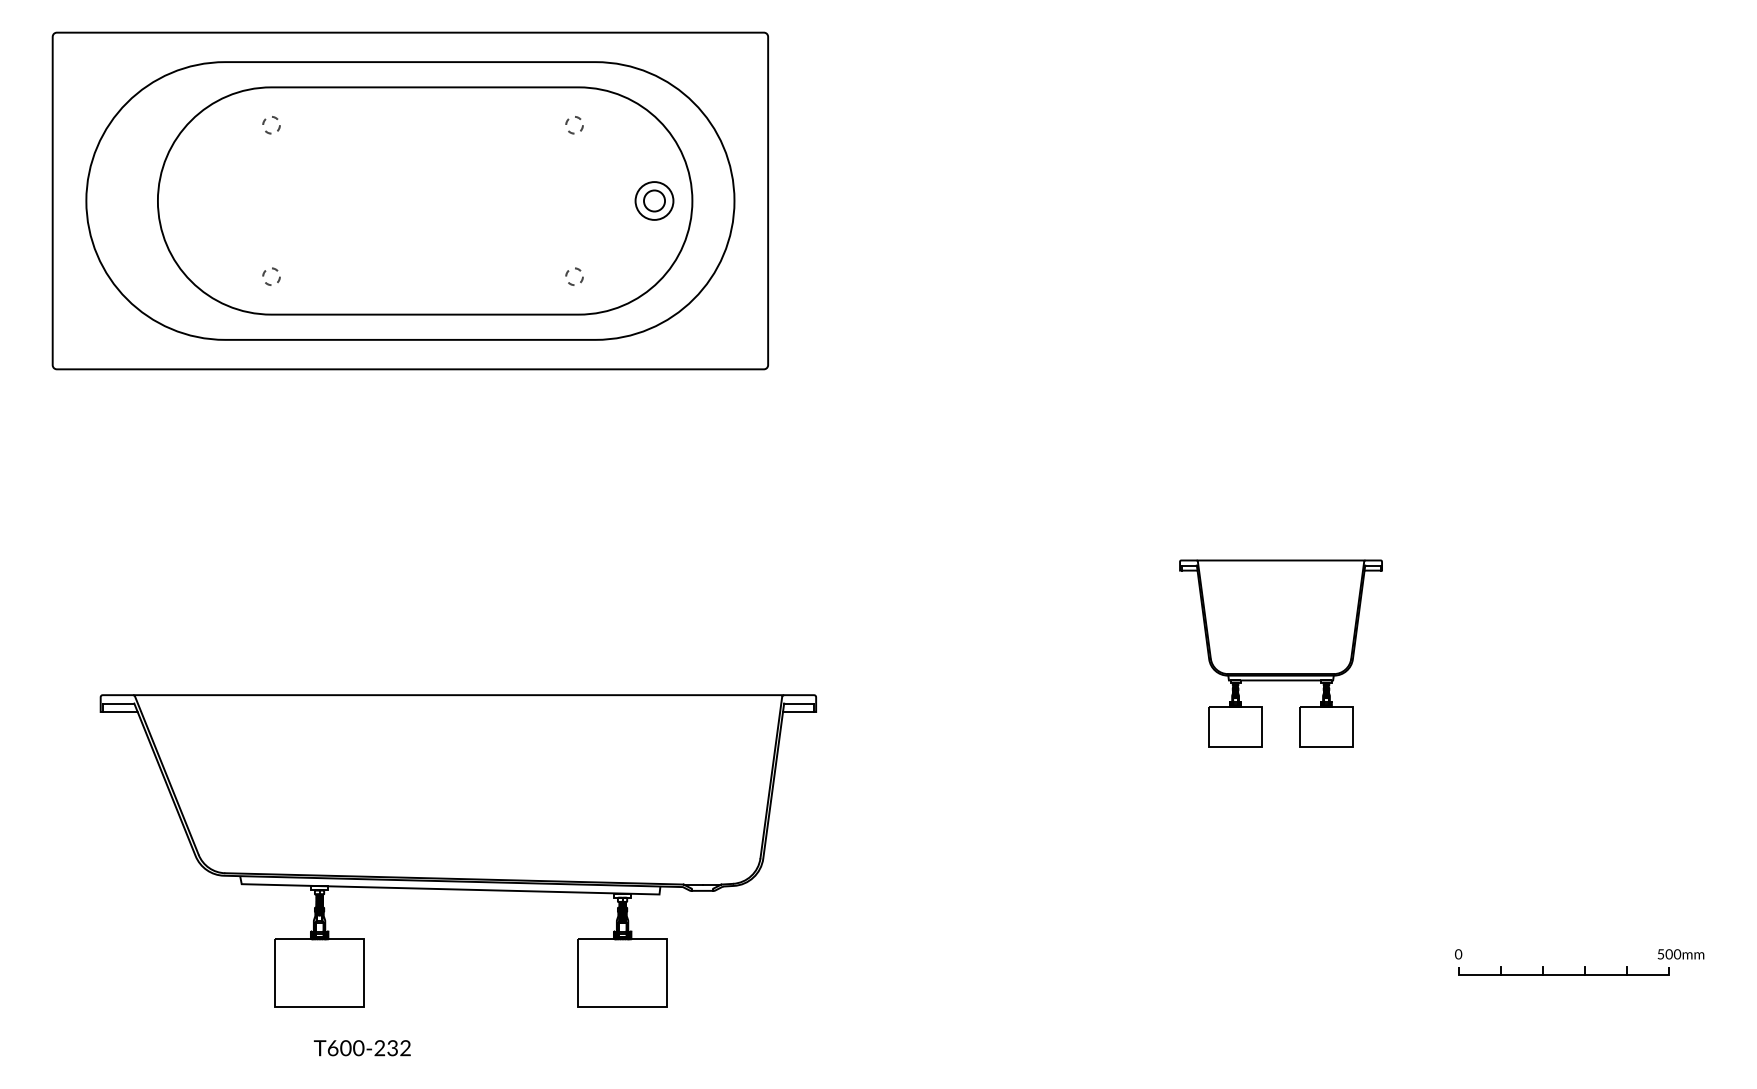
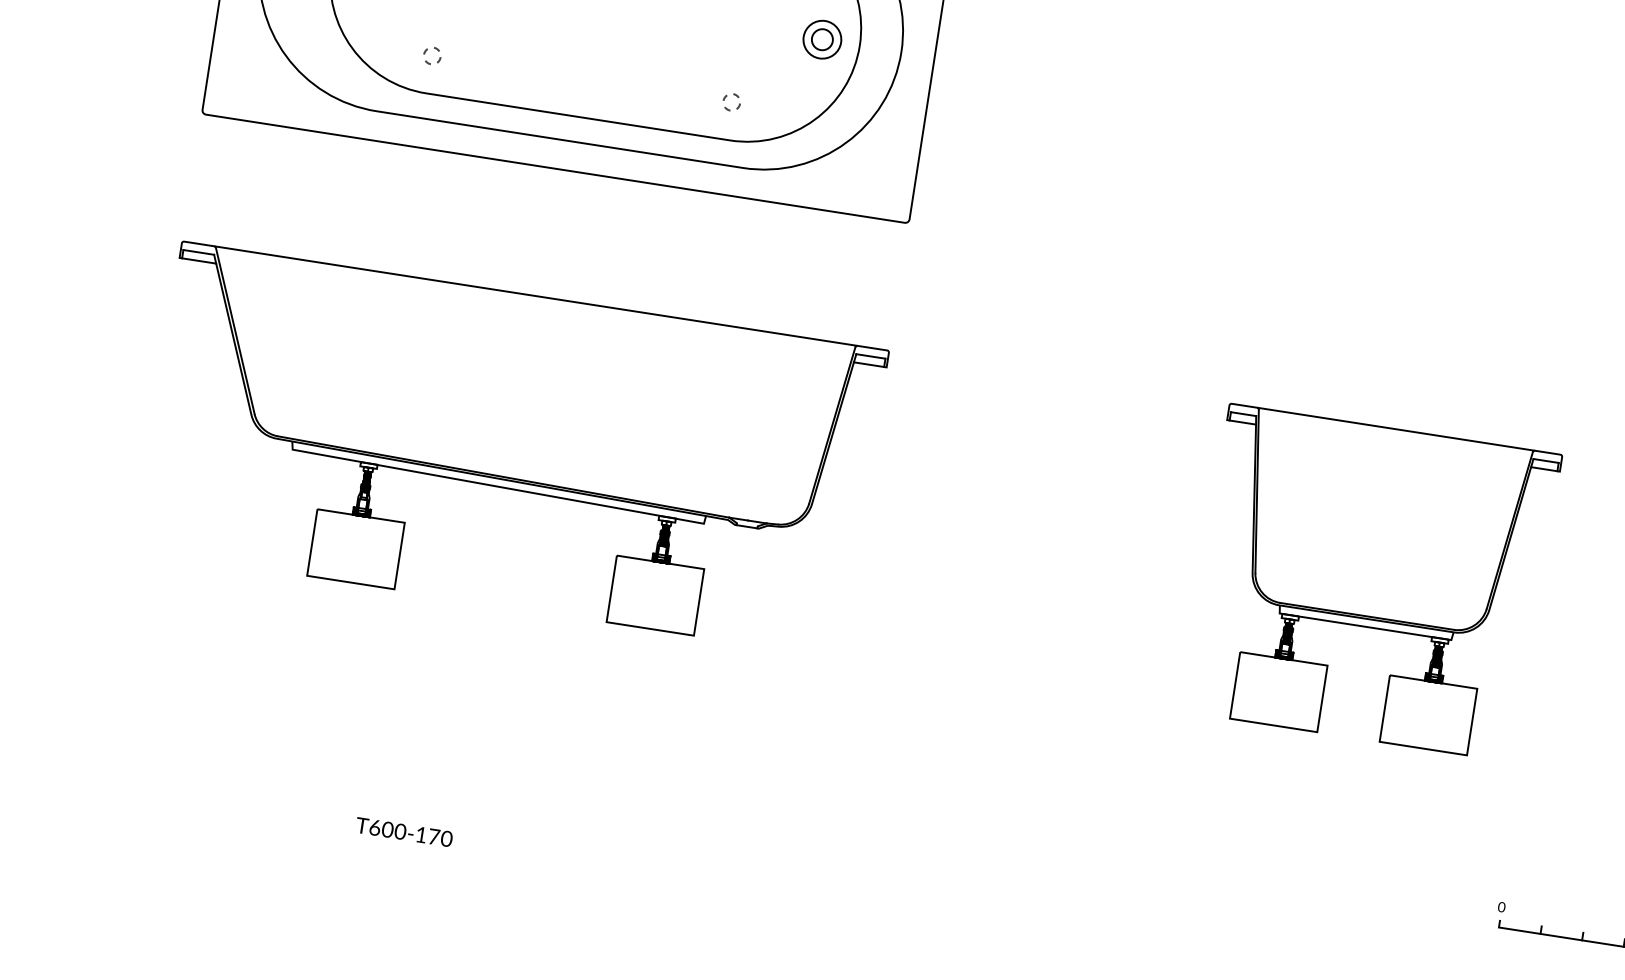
part: (1280, 653) -> (1371, 582), size x1.67
part: (457, 850) -> (511, 449), moved
text: (392, 1048) -> (433, 837), T600-232 -> T600-170

